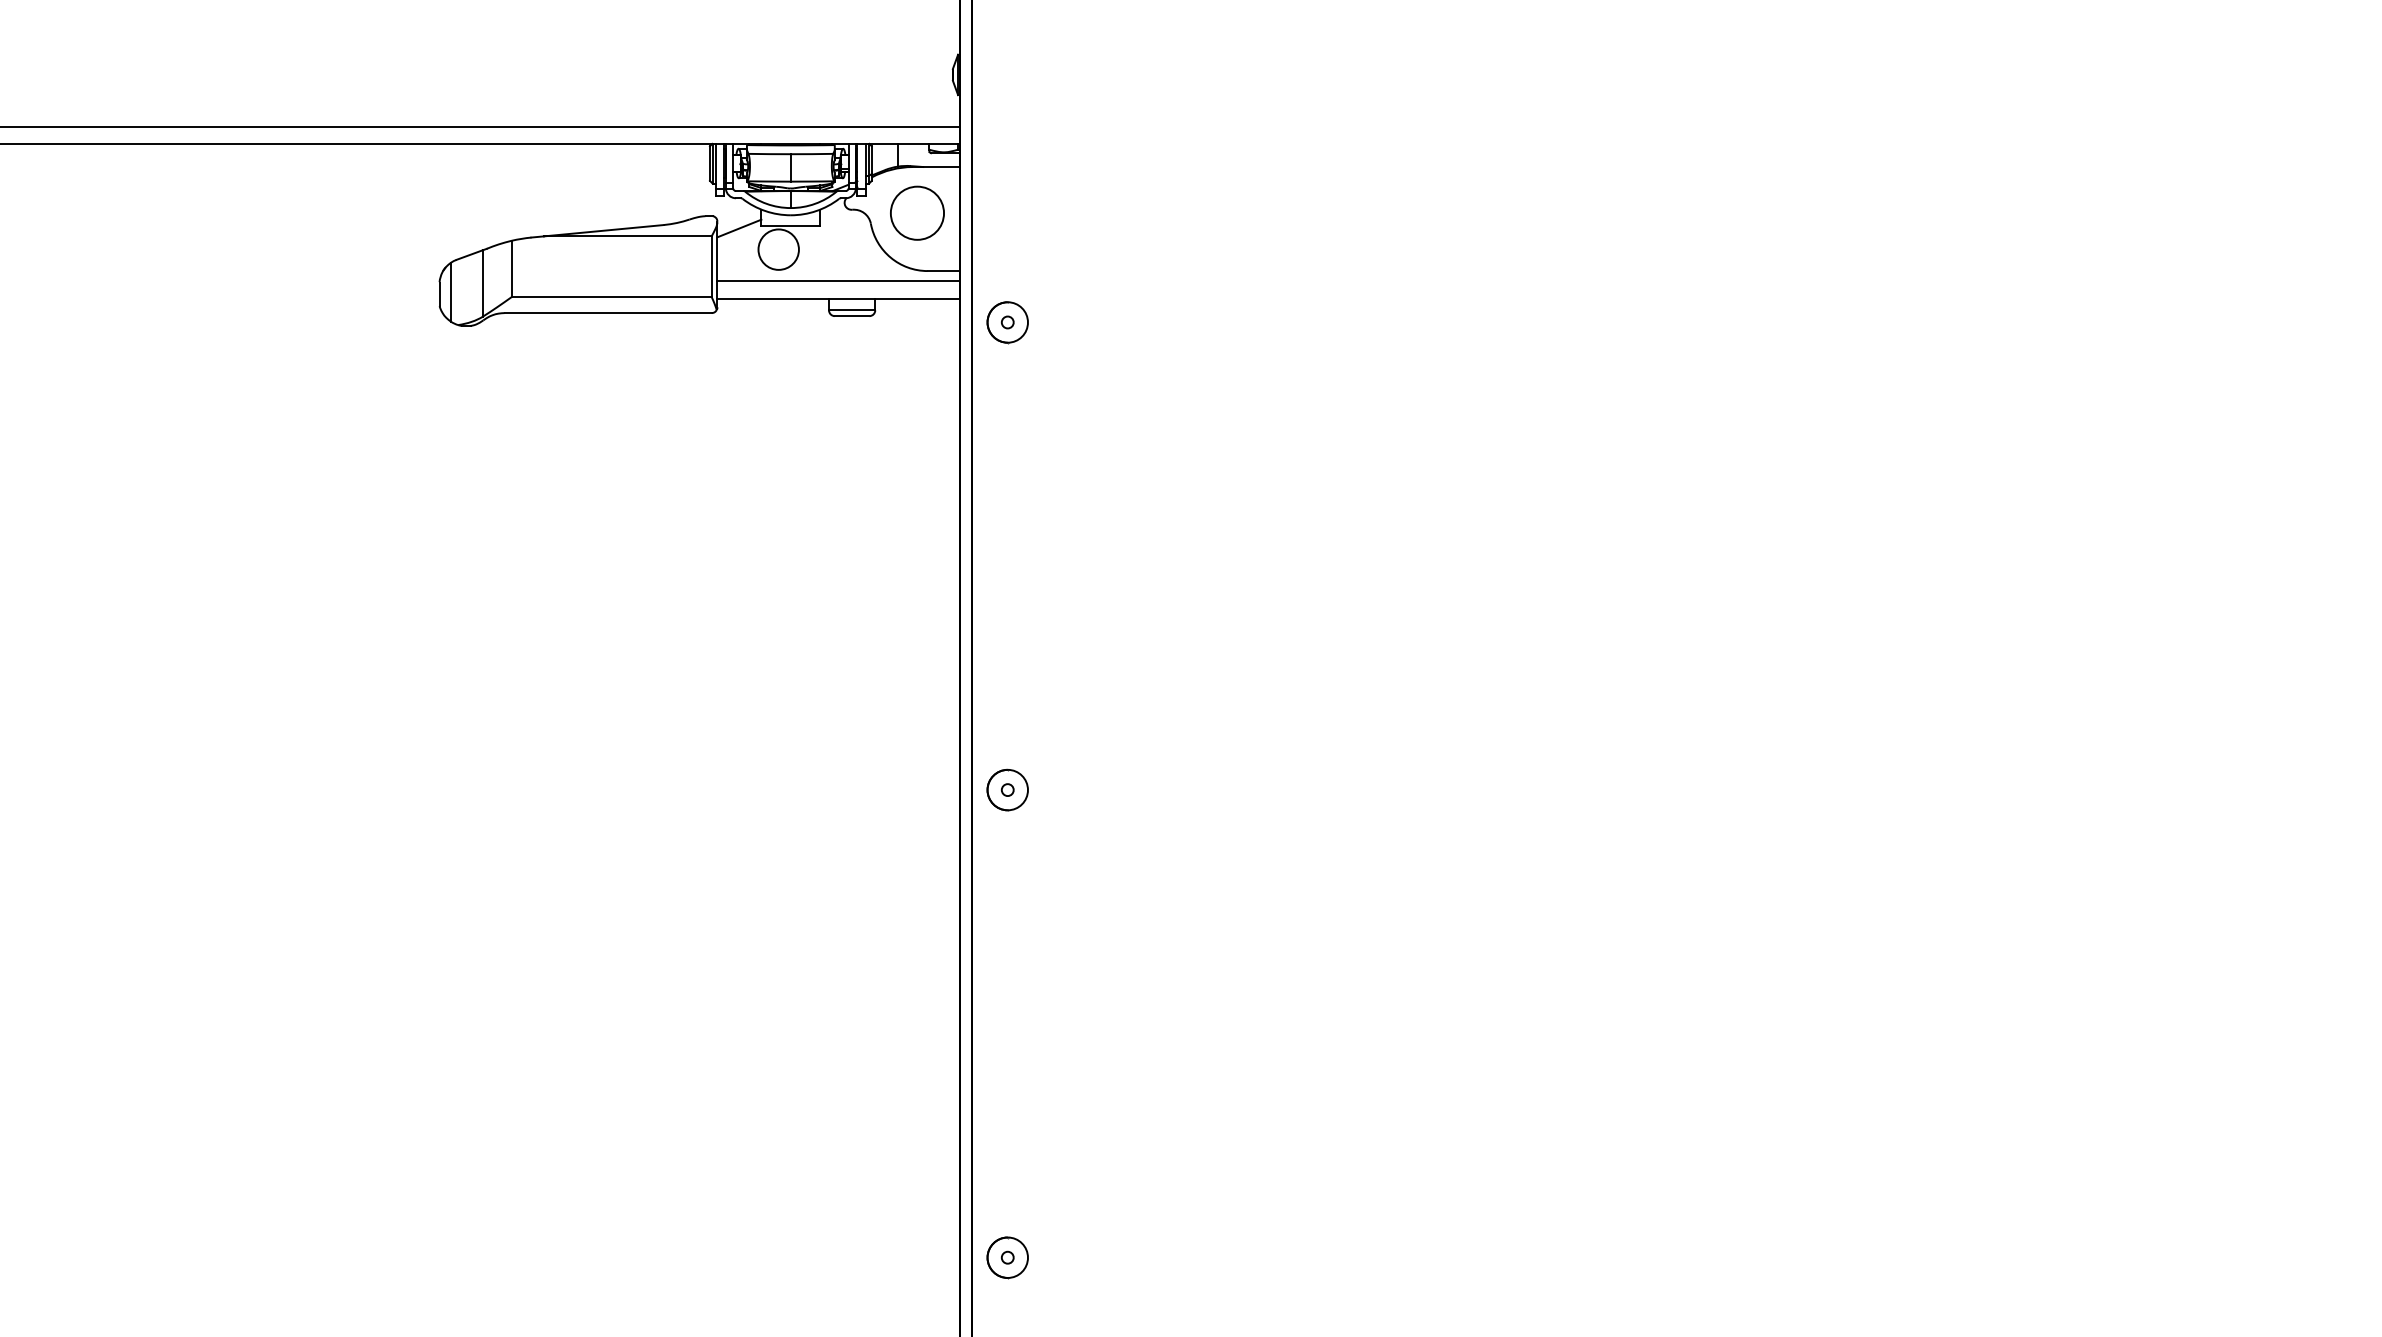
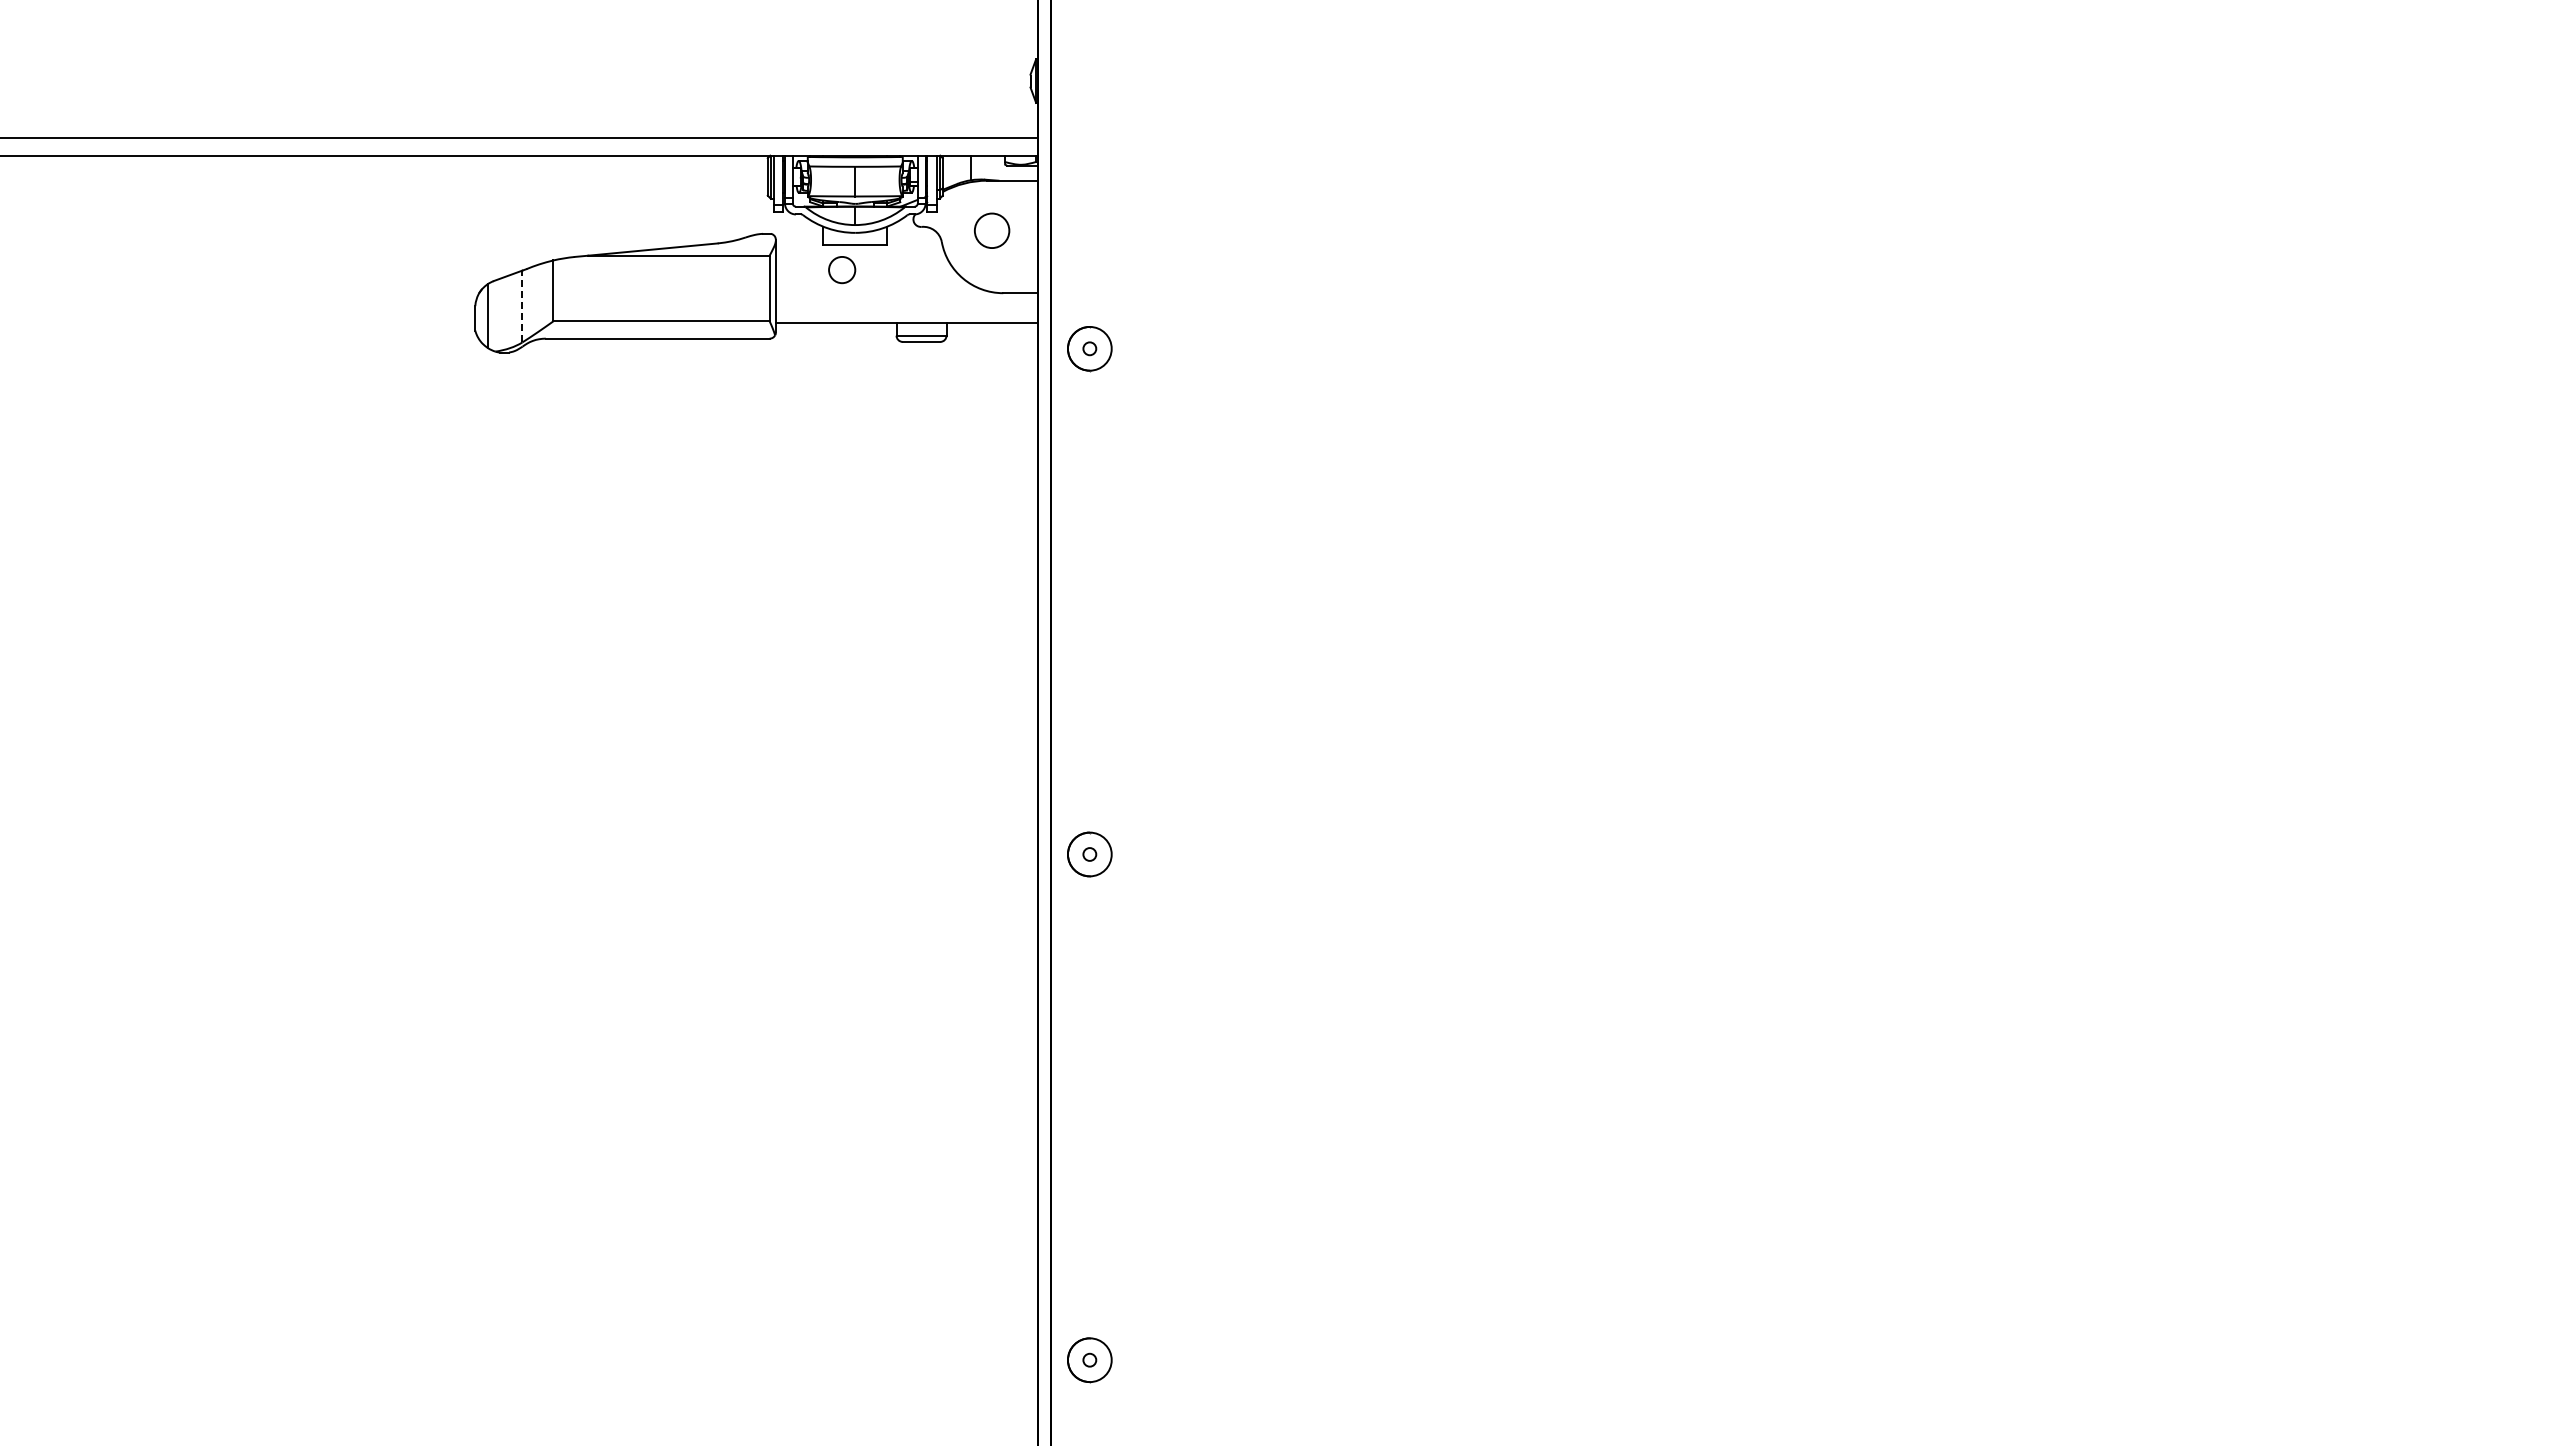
circle: (916, 213) -> (991, 230), size x0.6
line: (739, 227) -> (799, 246), removed
circle: (779, 249) -> (842, 269), size x0.6
line: (838, 281) -> (906, 304), removed
line: (483, 283) -> (522, 306), solid -> dashed

